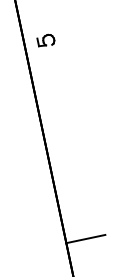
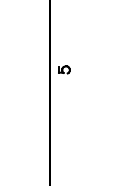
part: (46, 40) -> (64, 69), moved
line: (85, 238) -> (62, 169), removed

